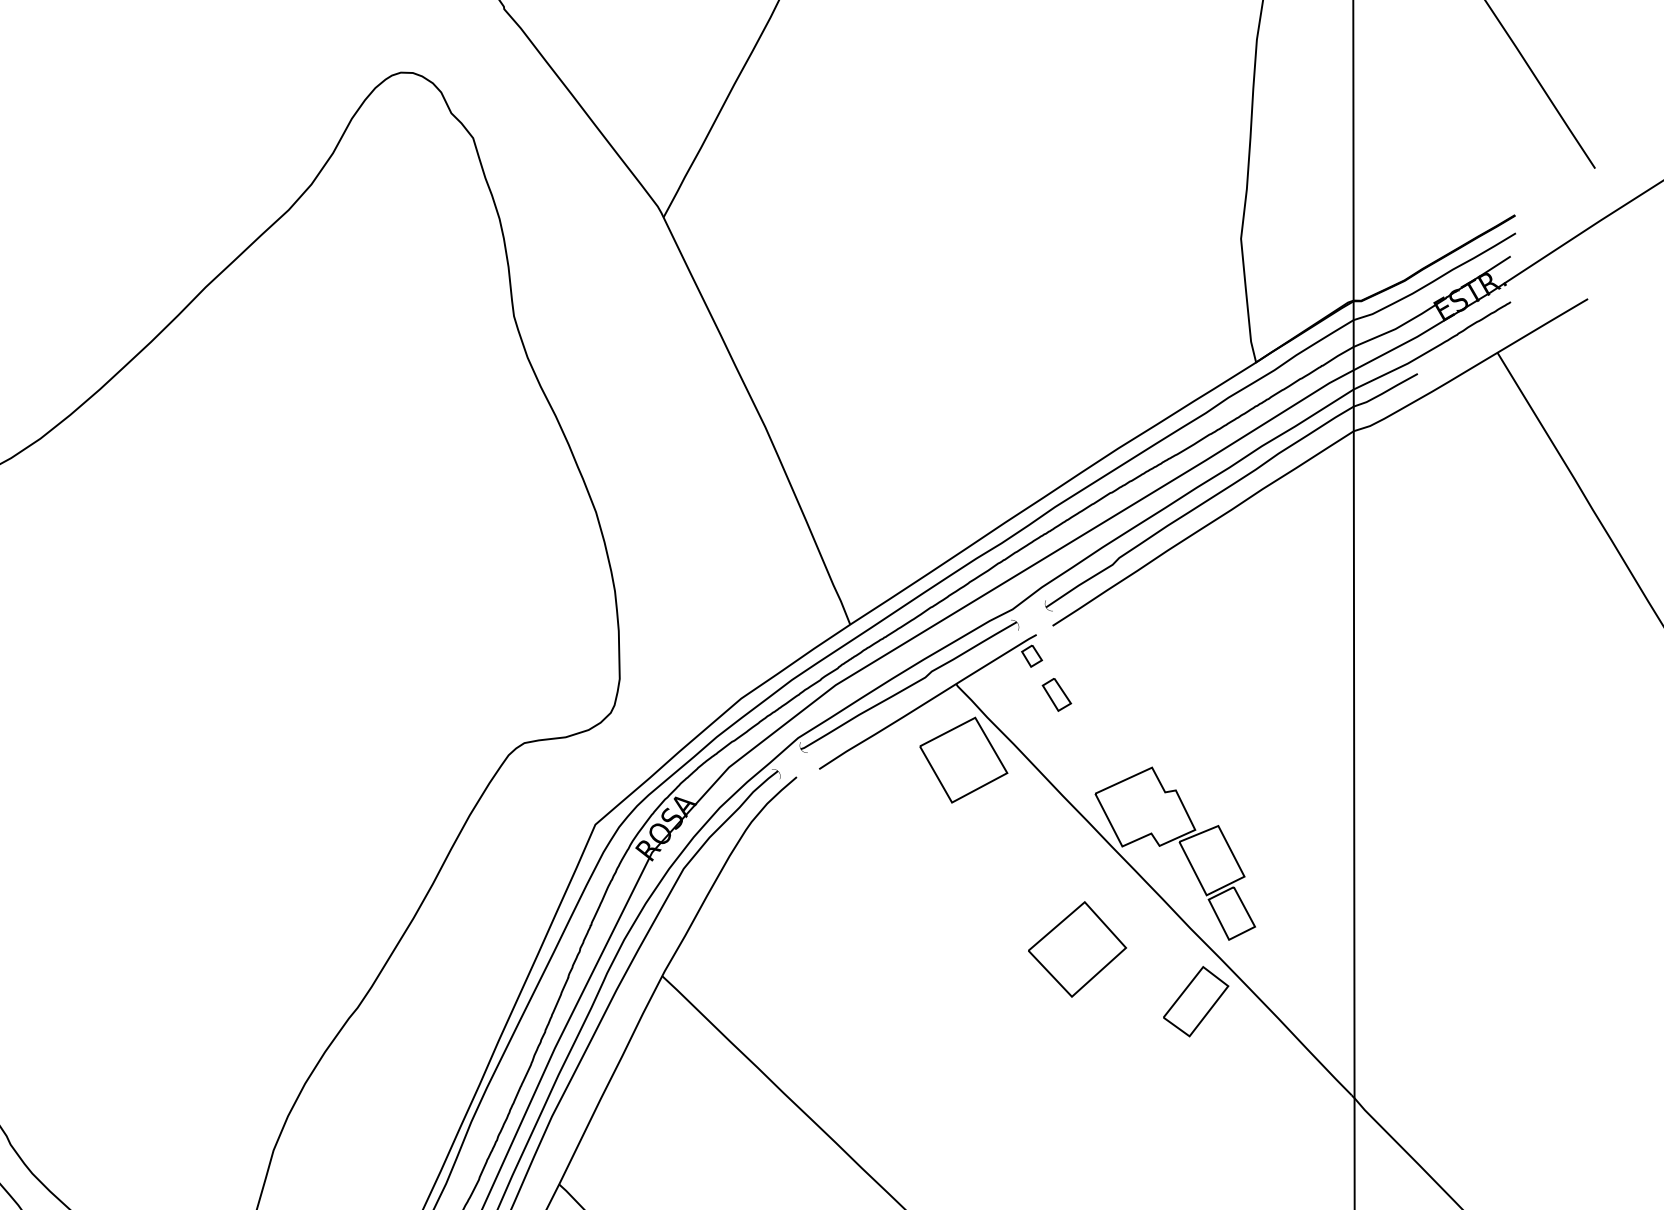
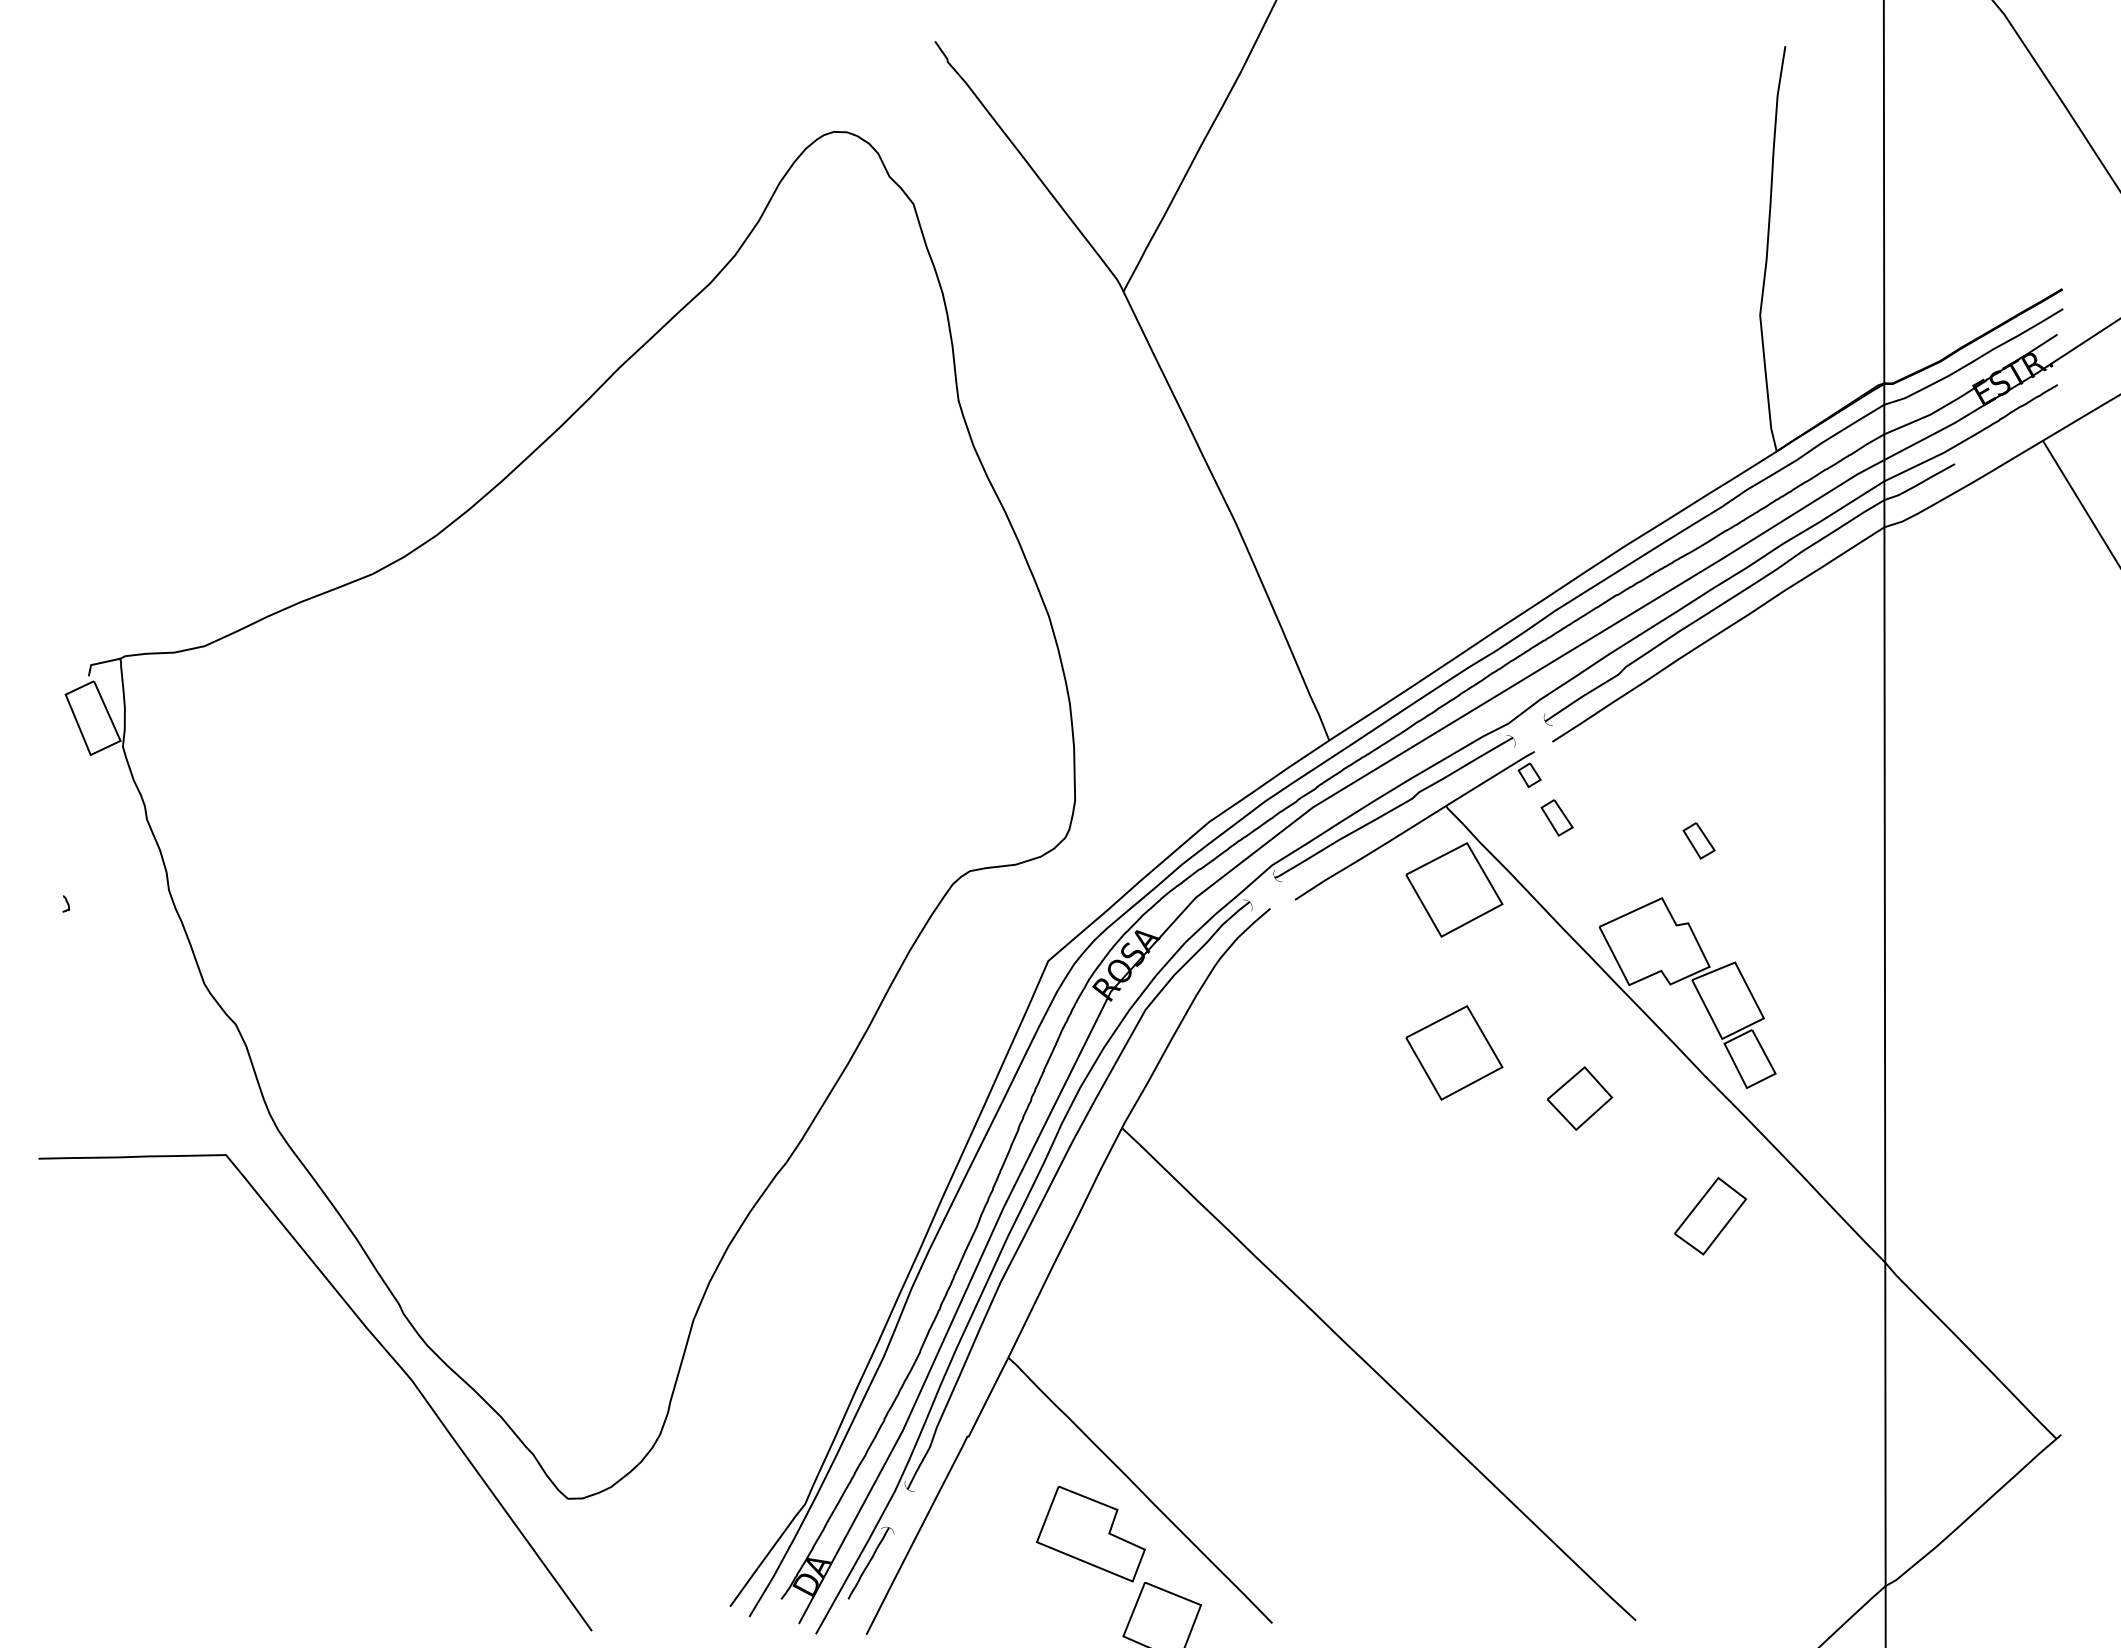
part: (1185, 715) -> (1698, 840), added
part: (963, 907) -> (1454, 1052), added
part: (1077, 949) -> (1579, 1098), size x0.6
part: (1196, 1001) -> (1710, 1216), moved

